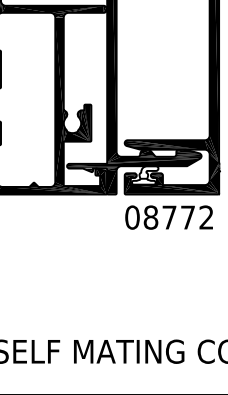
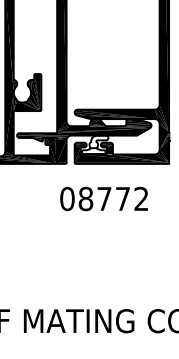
text: (168, 217) -> (103, 198), moved

